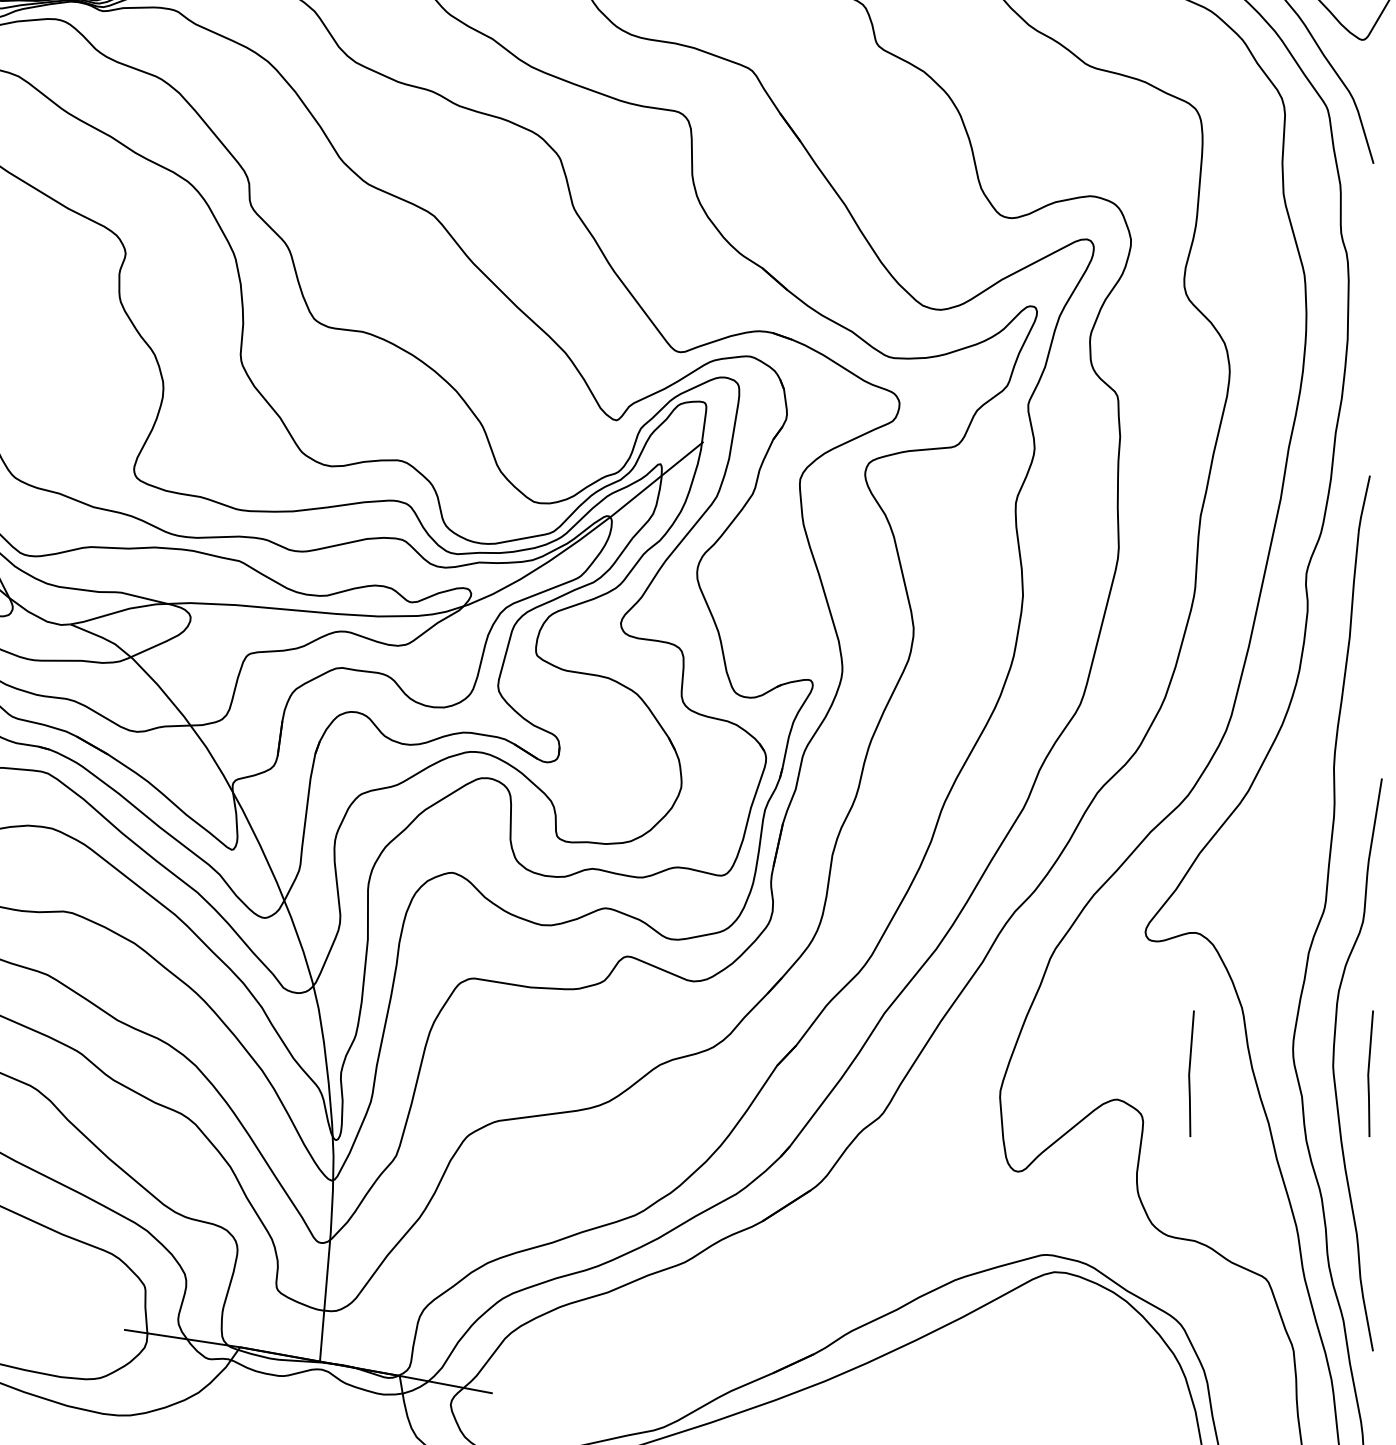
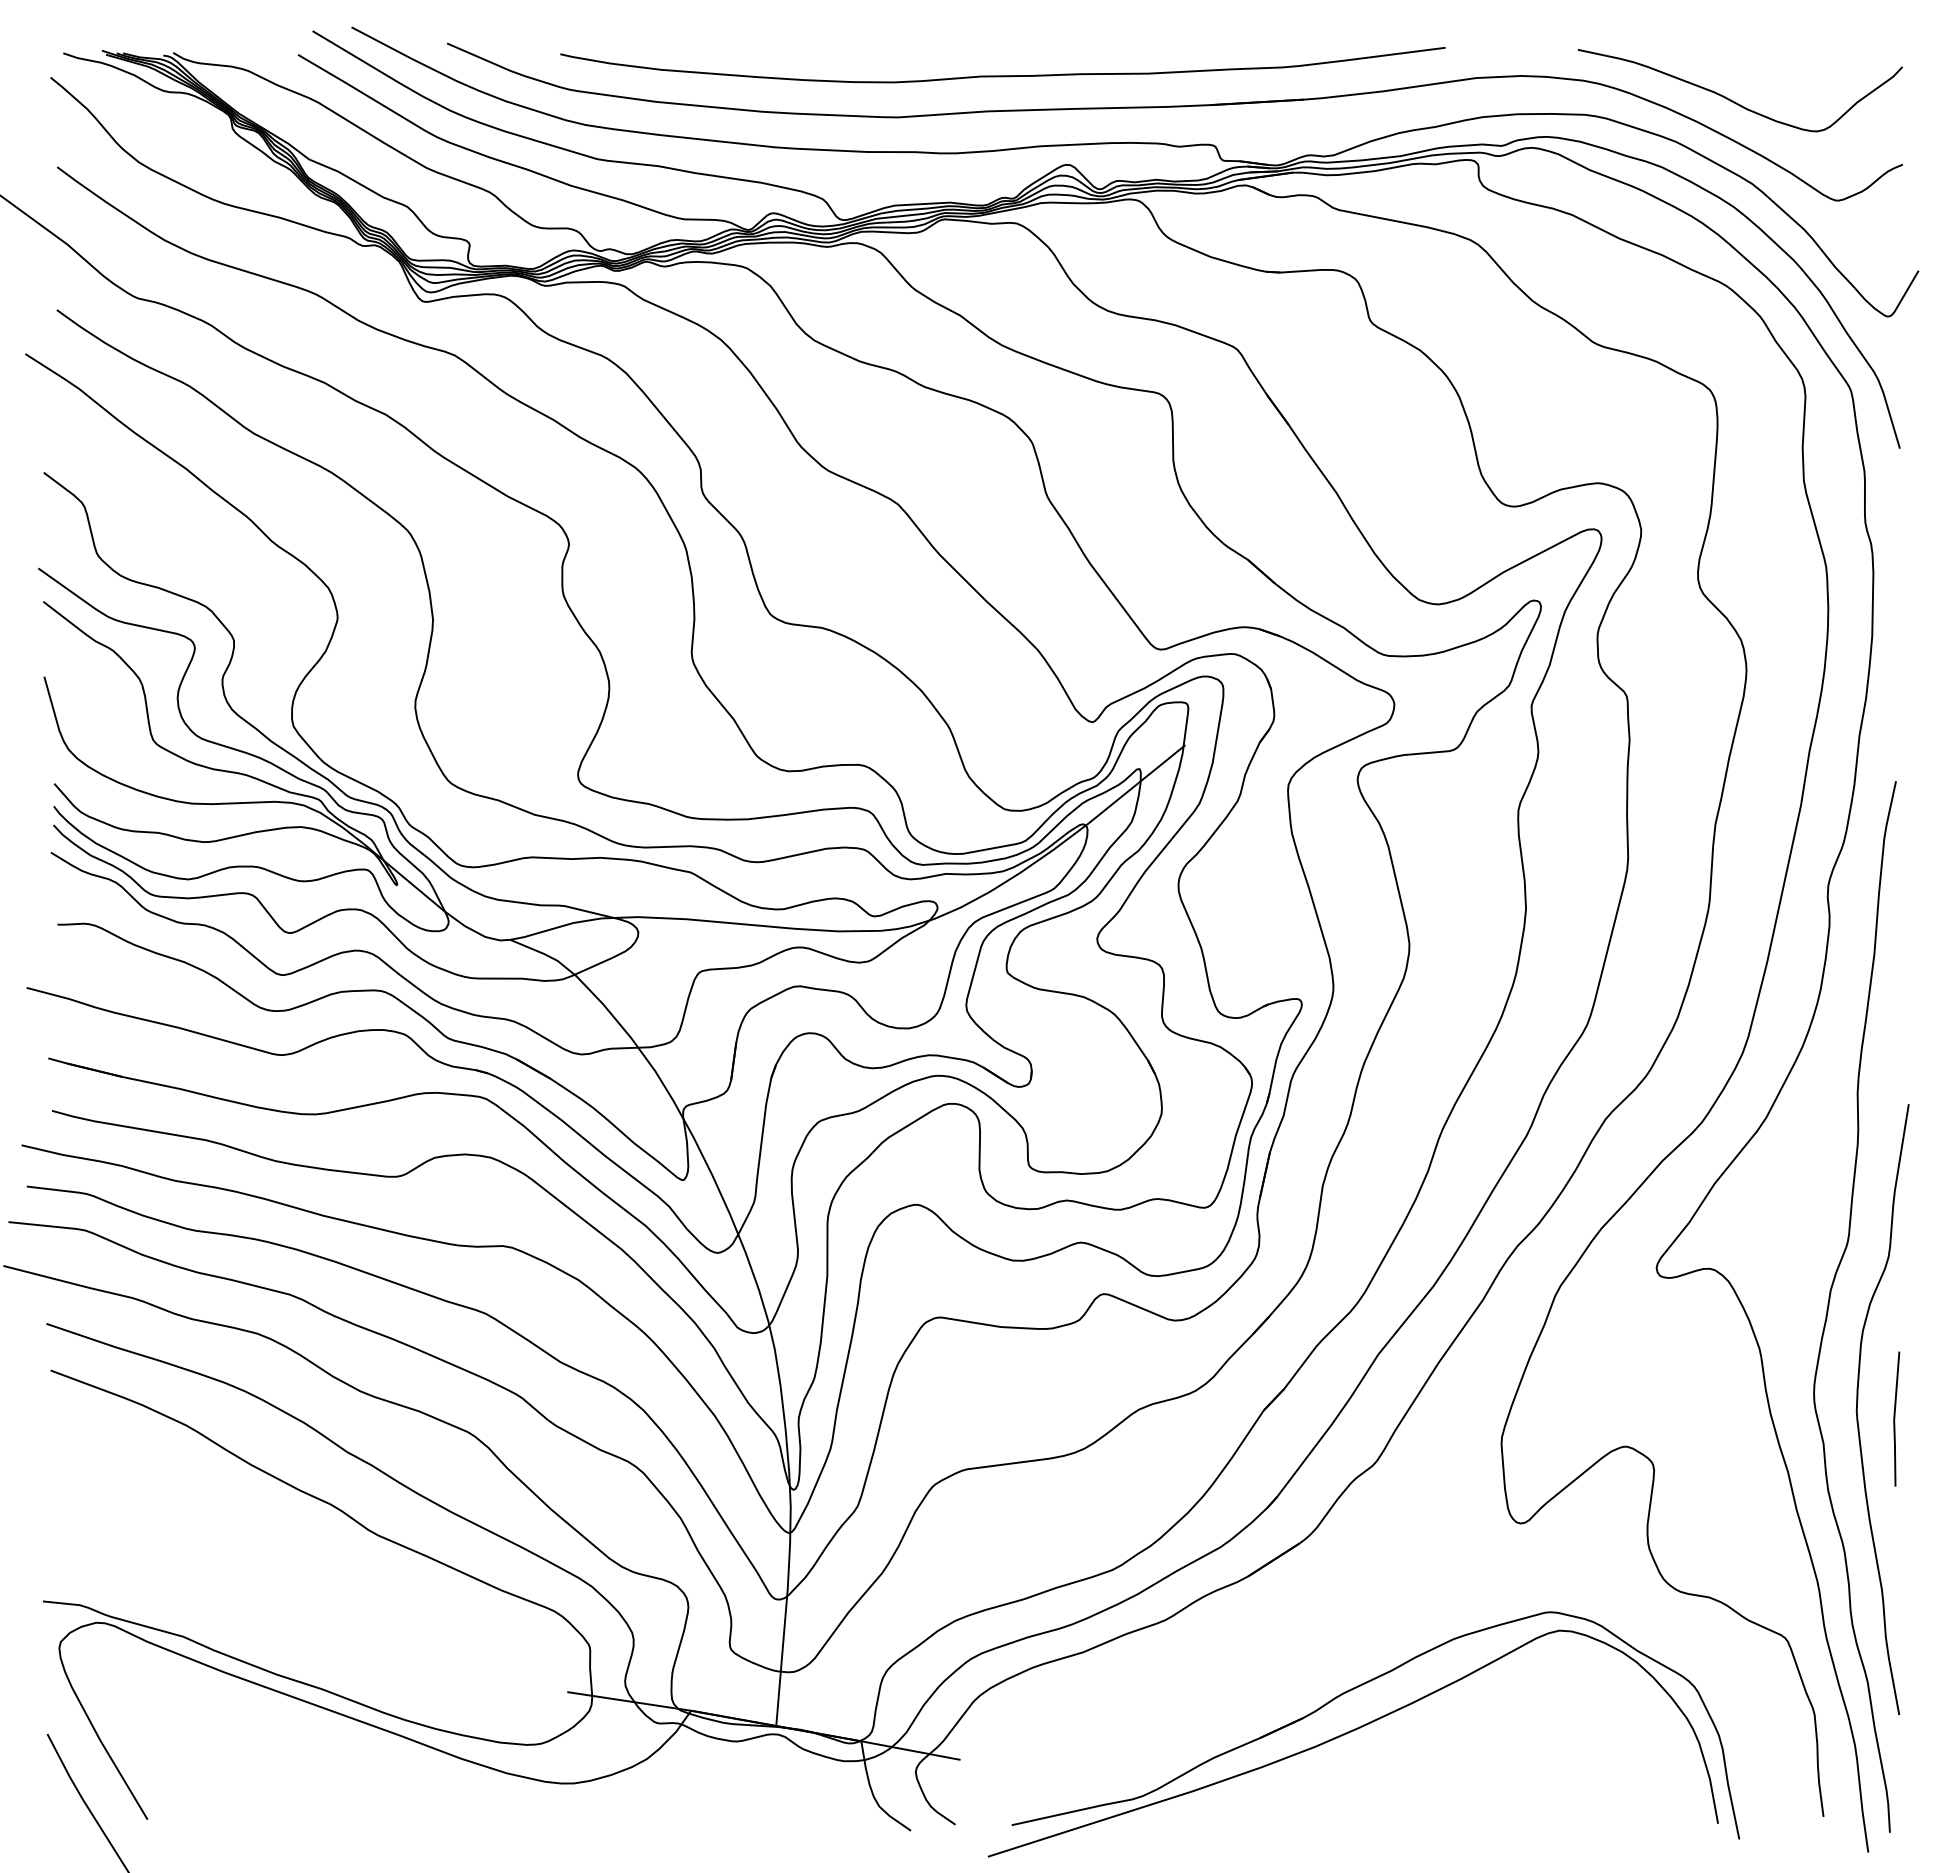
line: (1190, 1073) -> (1704, 1418), removed

